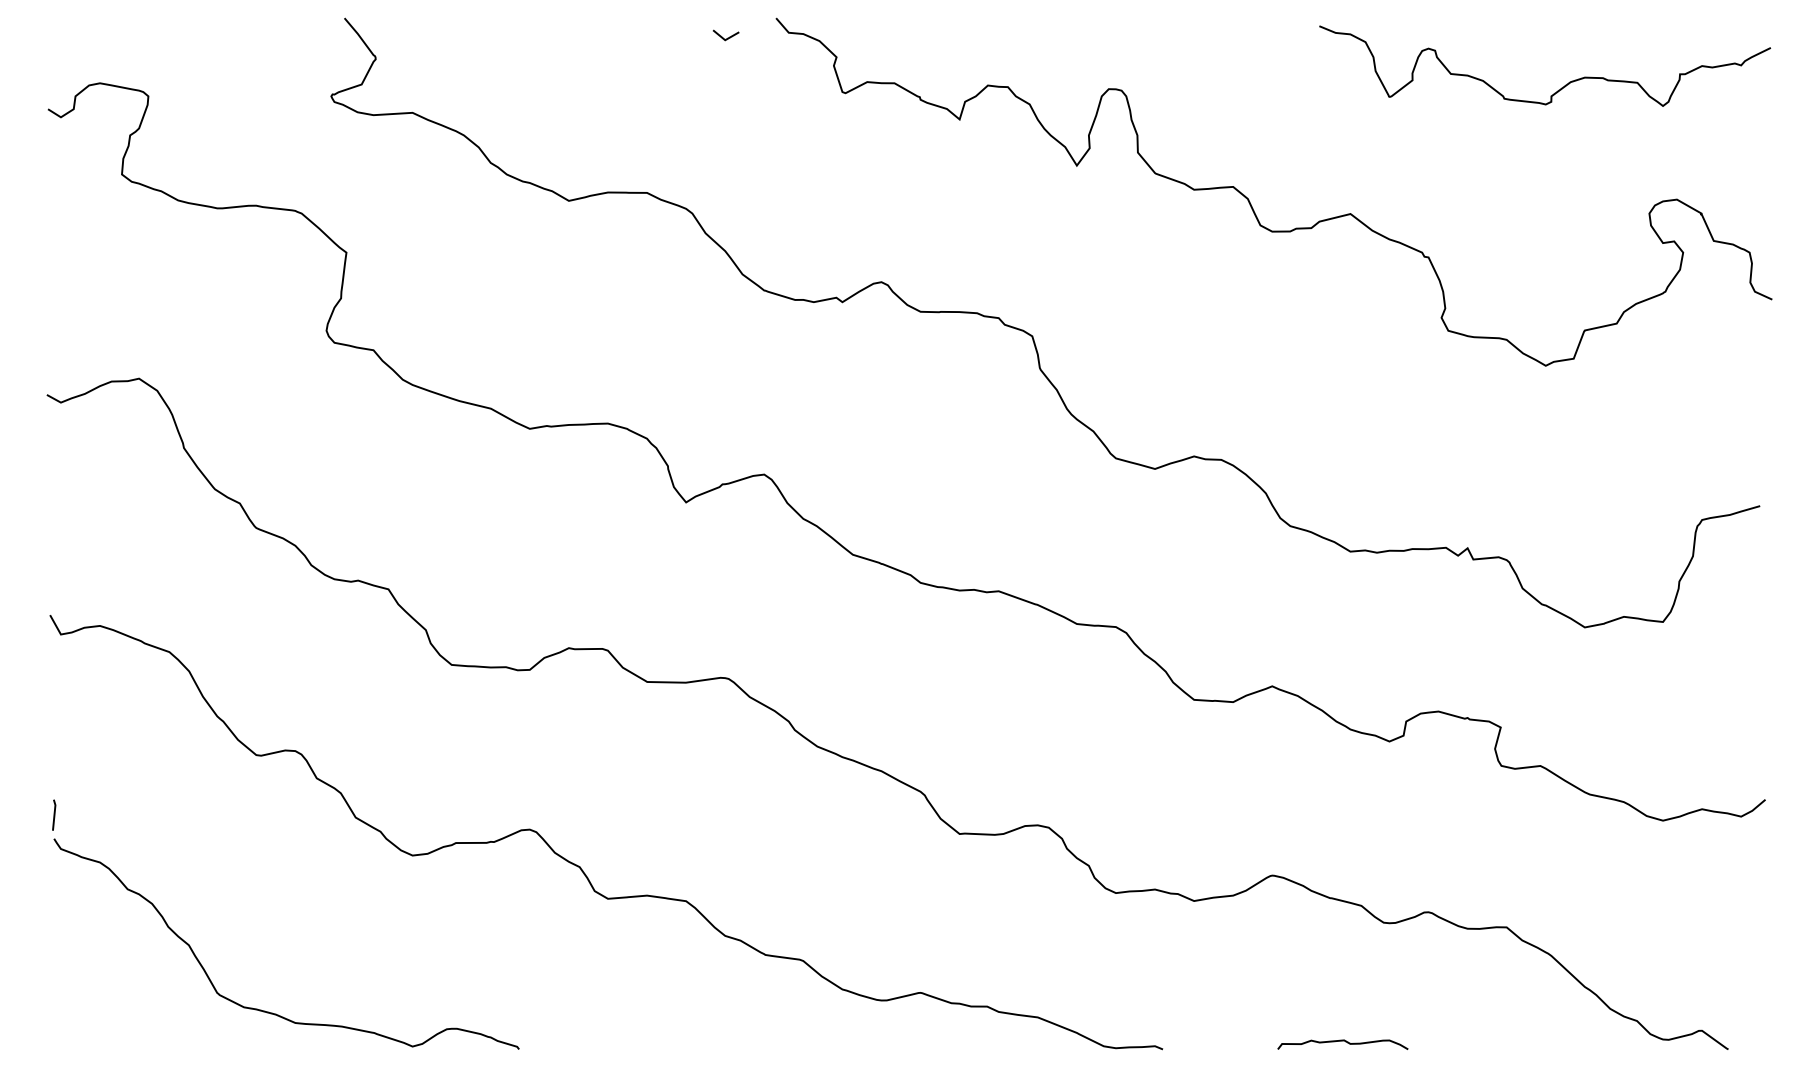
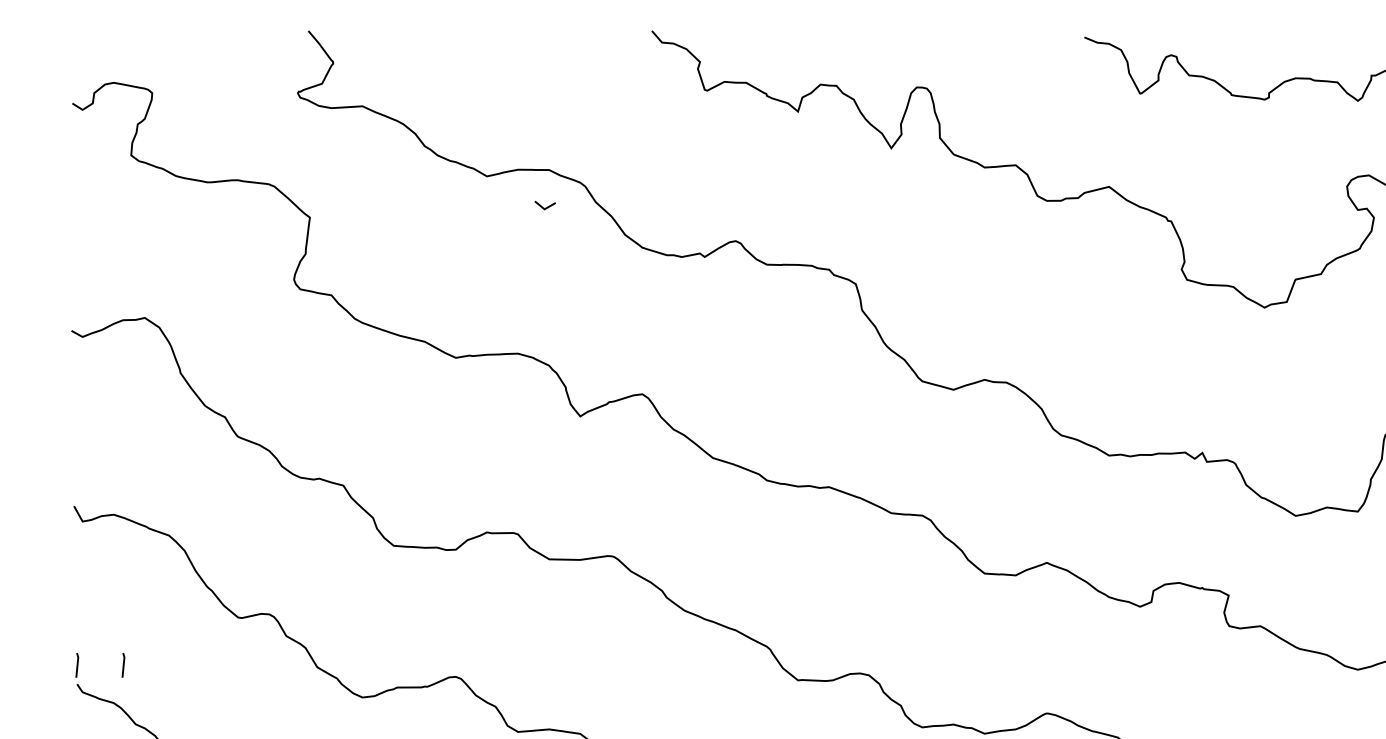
line: (723, 37) -> (543, 207), moved
line: (112, 814) -> (123, 664), added

